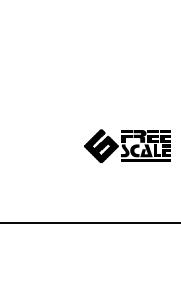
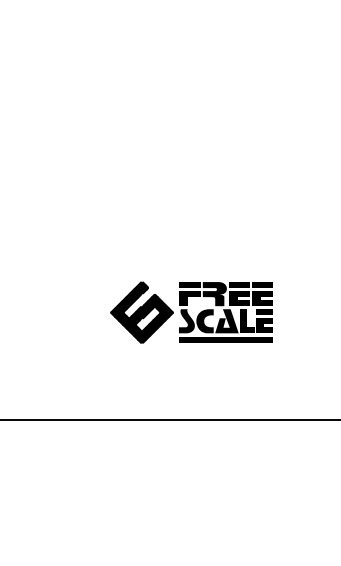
part: (127, 145) -> (191, 311), moved

